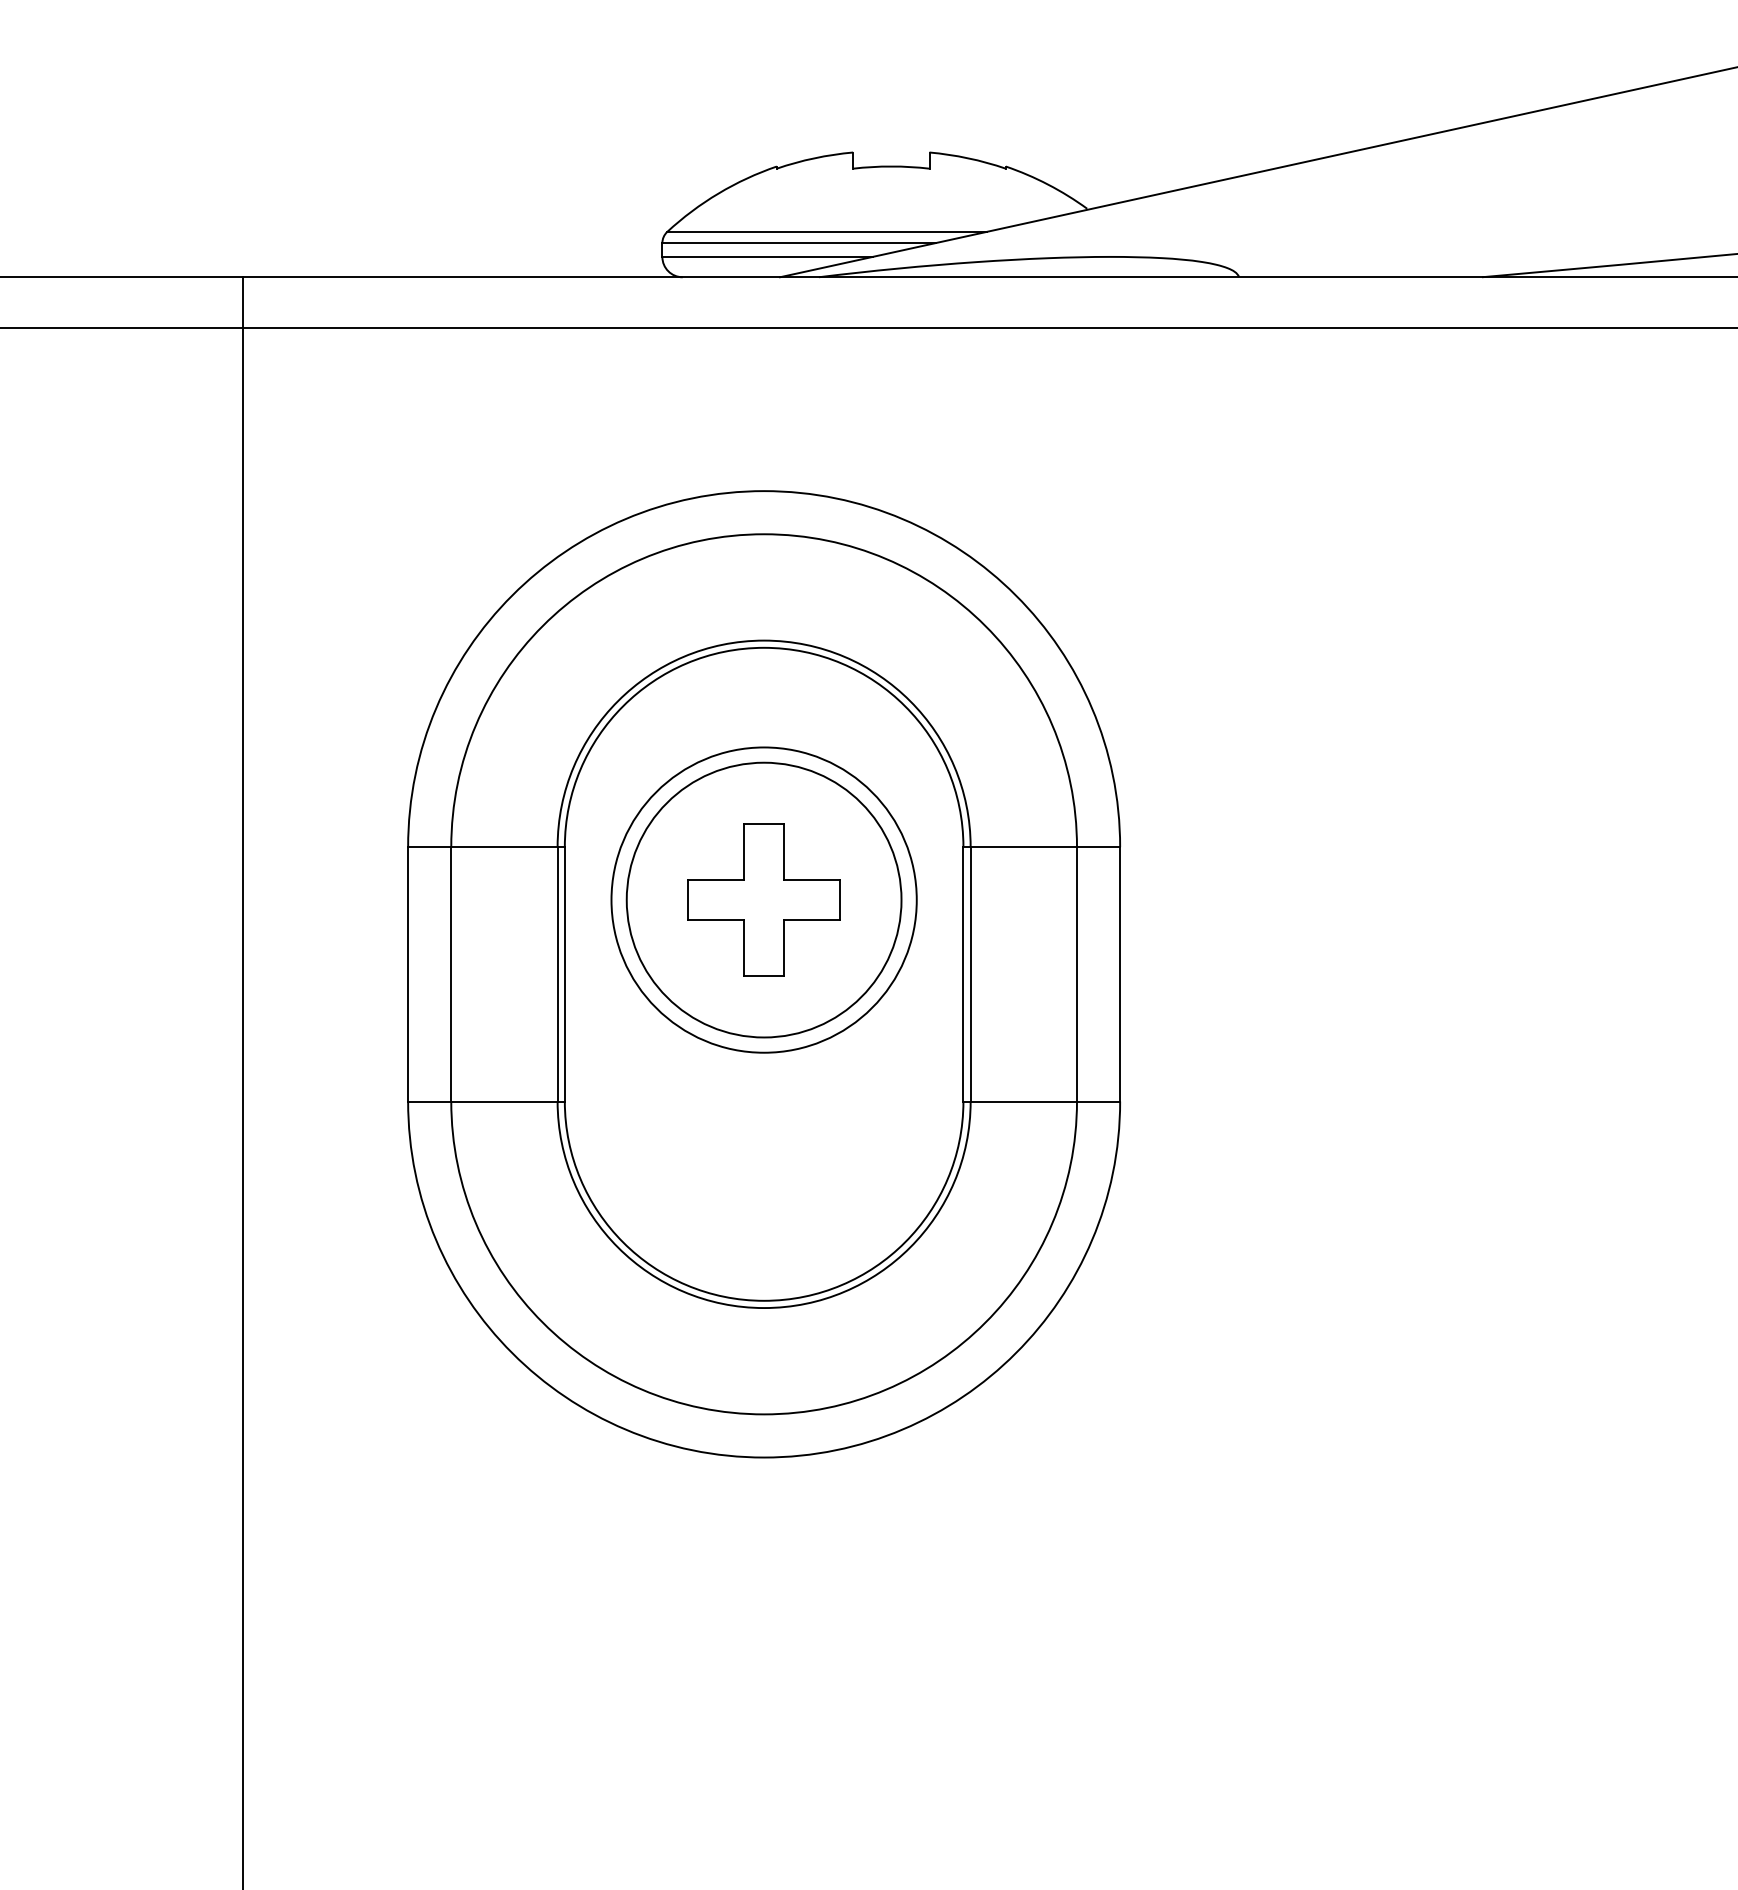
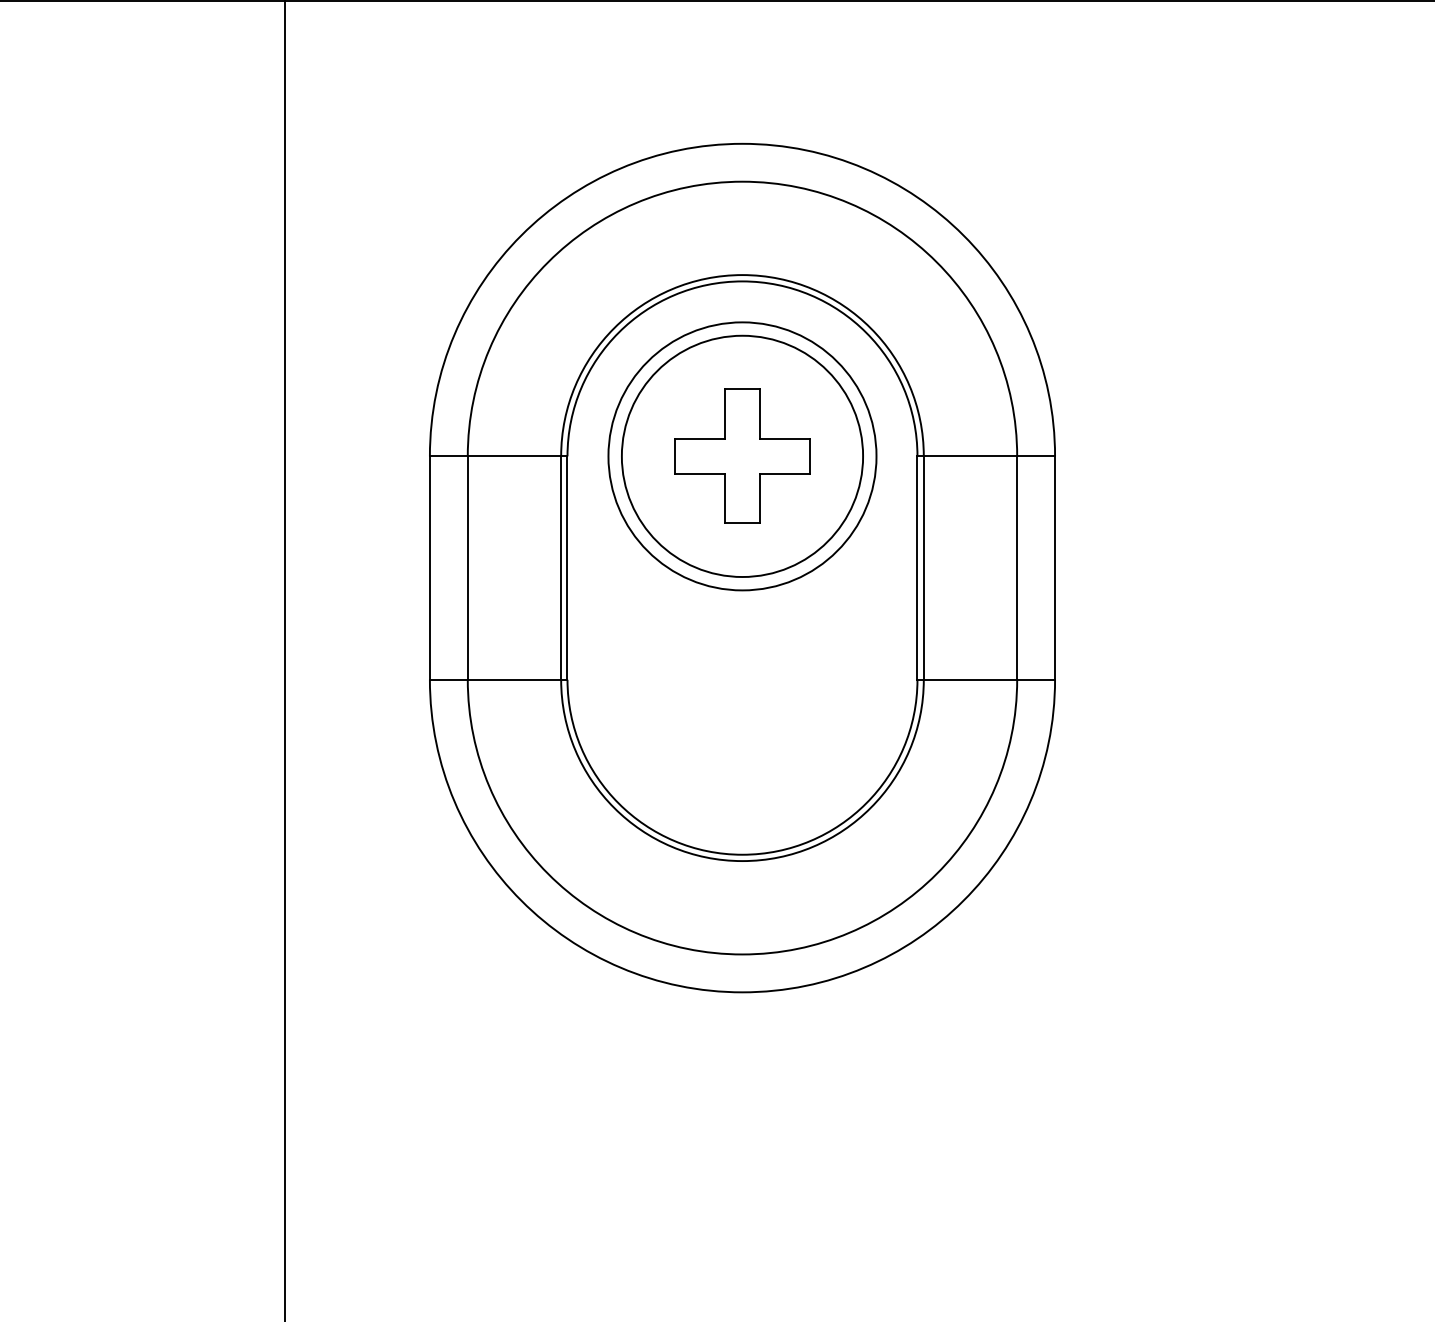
part: (763, 899) -> (741, 455), moved

